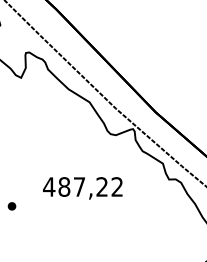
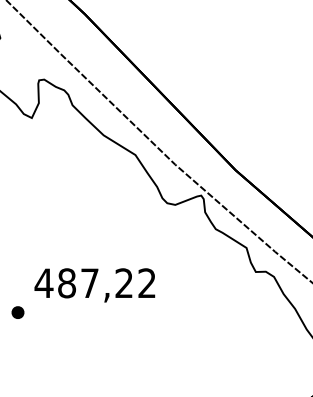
text: (82, 188) -> (94, 285), moved

